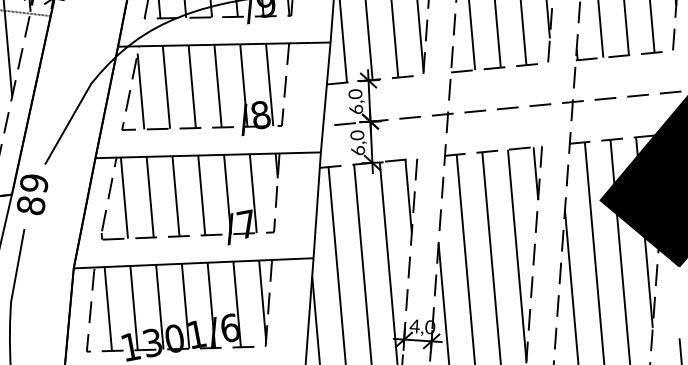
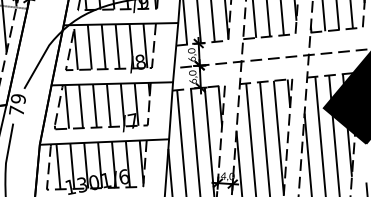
text: (30, 204) -> (16, 110), 89 -> 79

